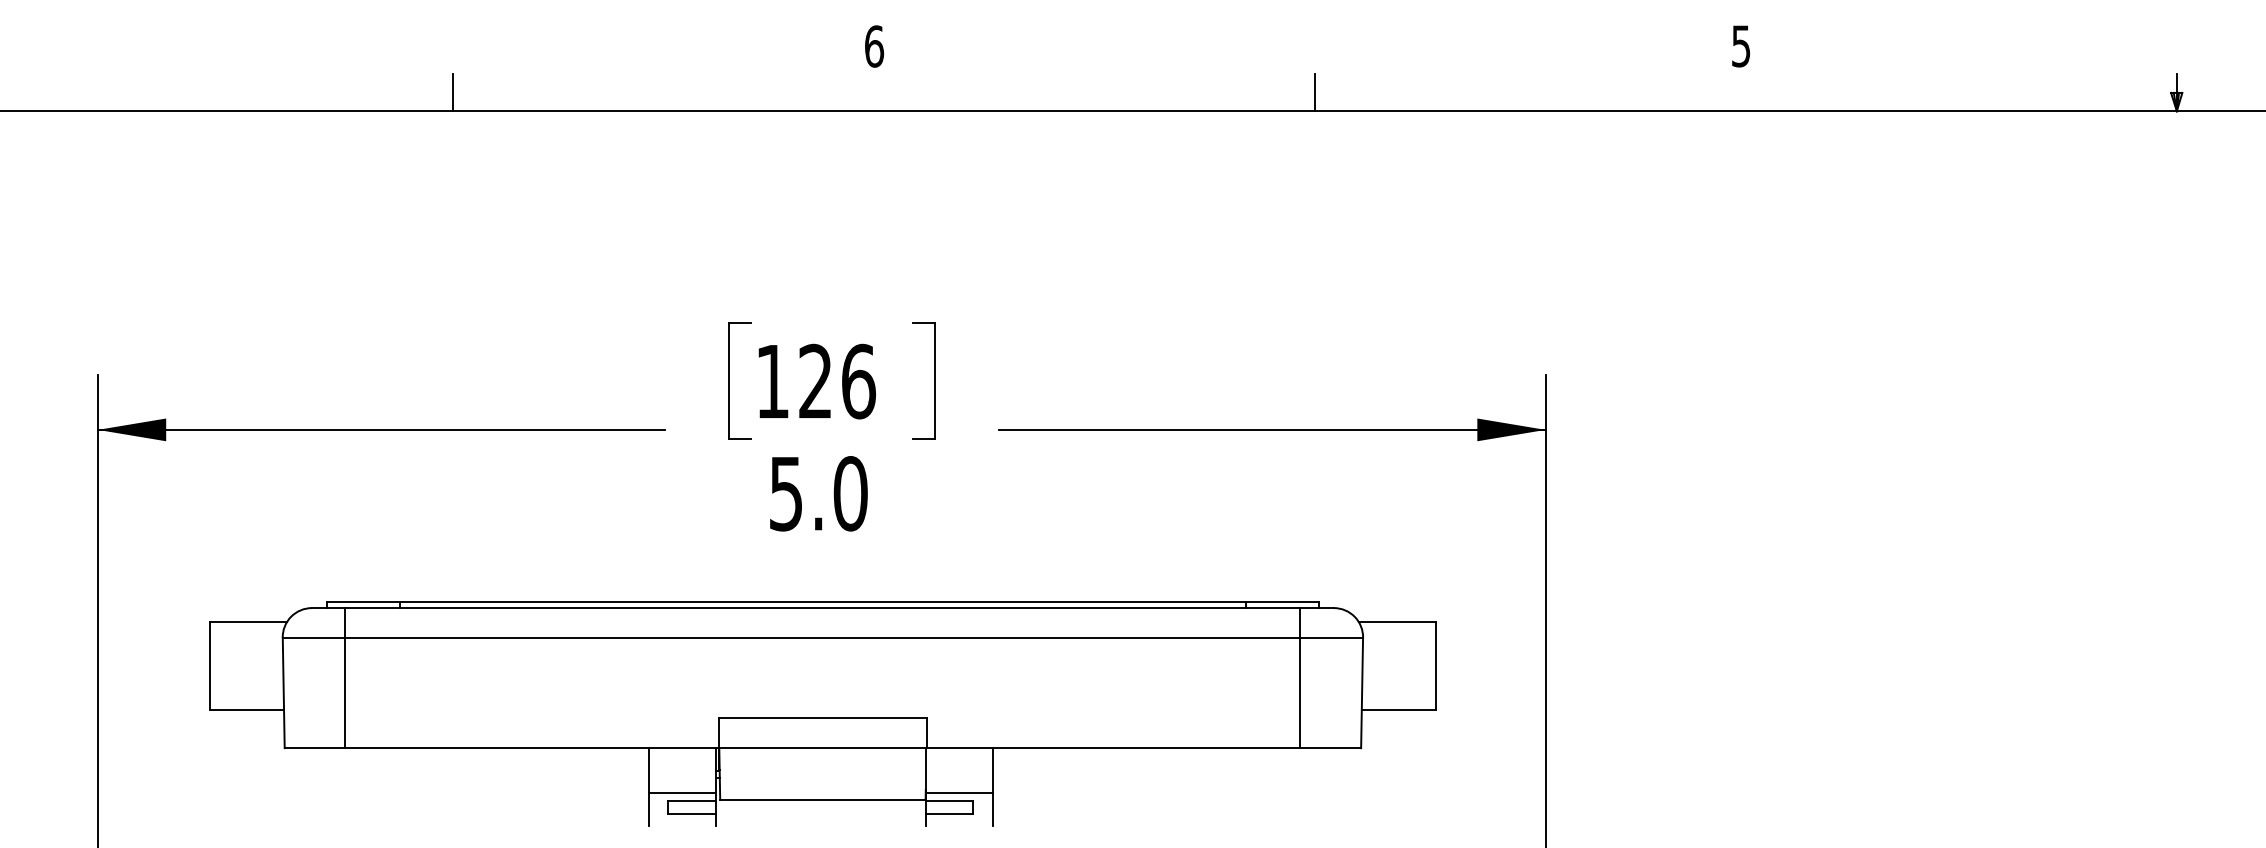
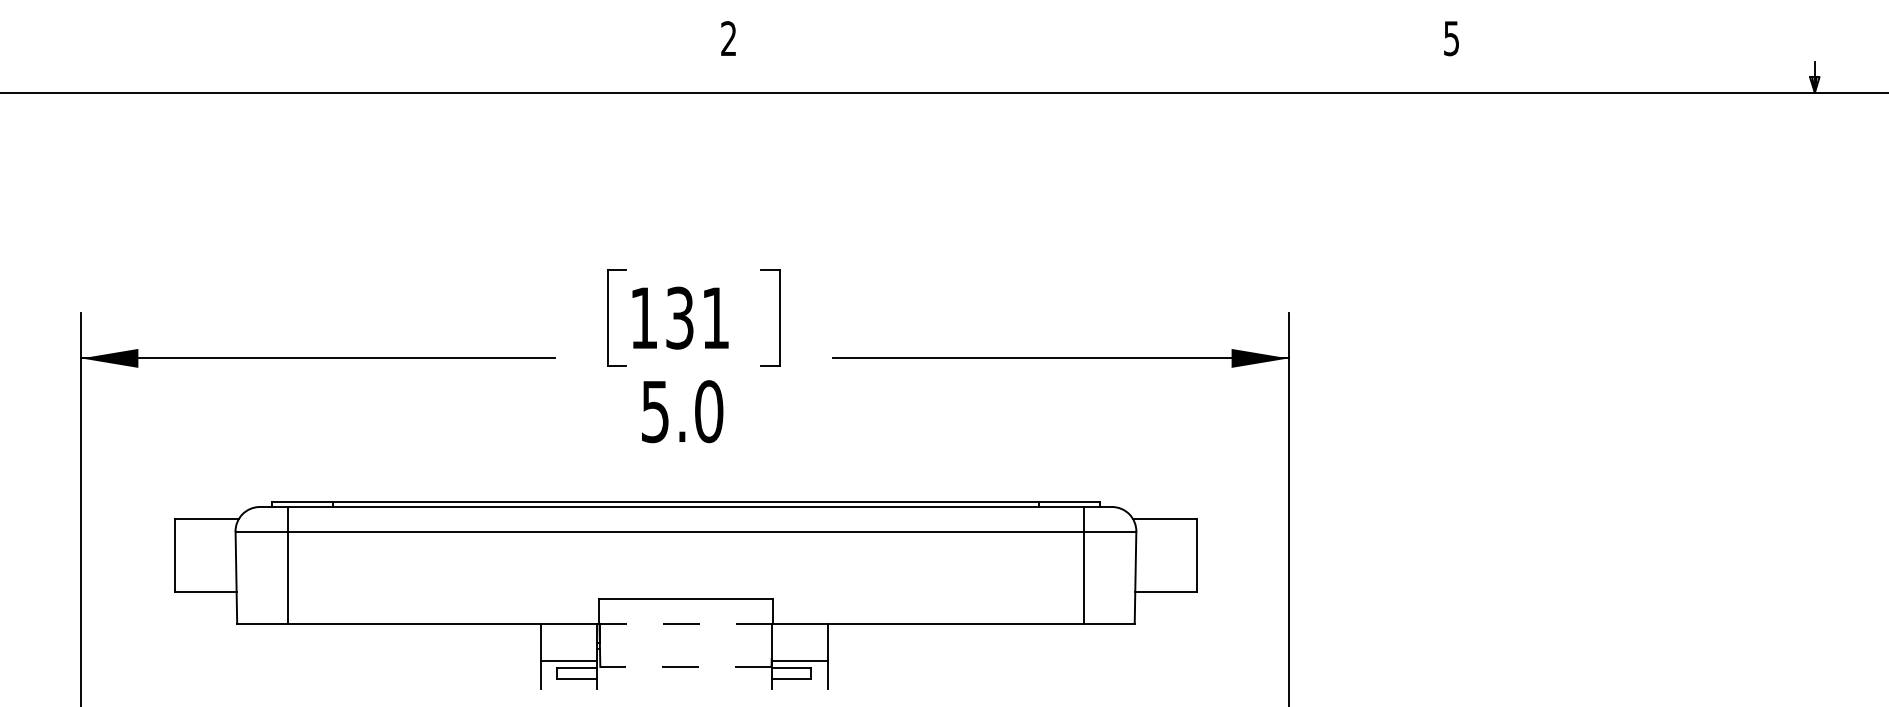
text: (874, 46) -> (728, 38), 6 -> 2
line: (452, 92) -> (377, 77), removed
line: (1314, 92) -> (1095, 77), removed
text: (837, 381) -> (698, 318), 126 -> 131
line: (822, 748) -> (685, 624), solid -> dashed
line: (822, 799) -> (685, 666), solid -> dashed

